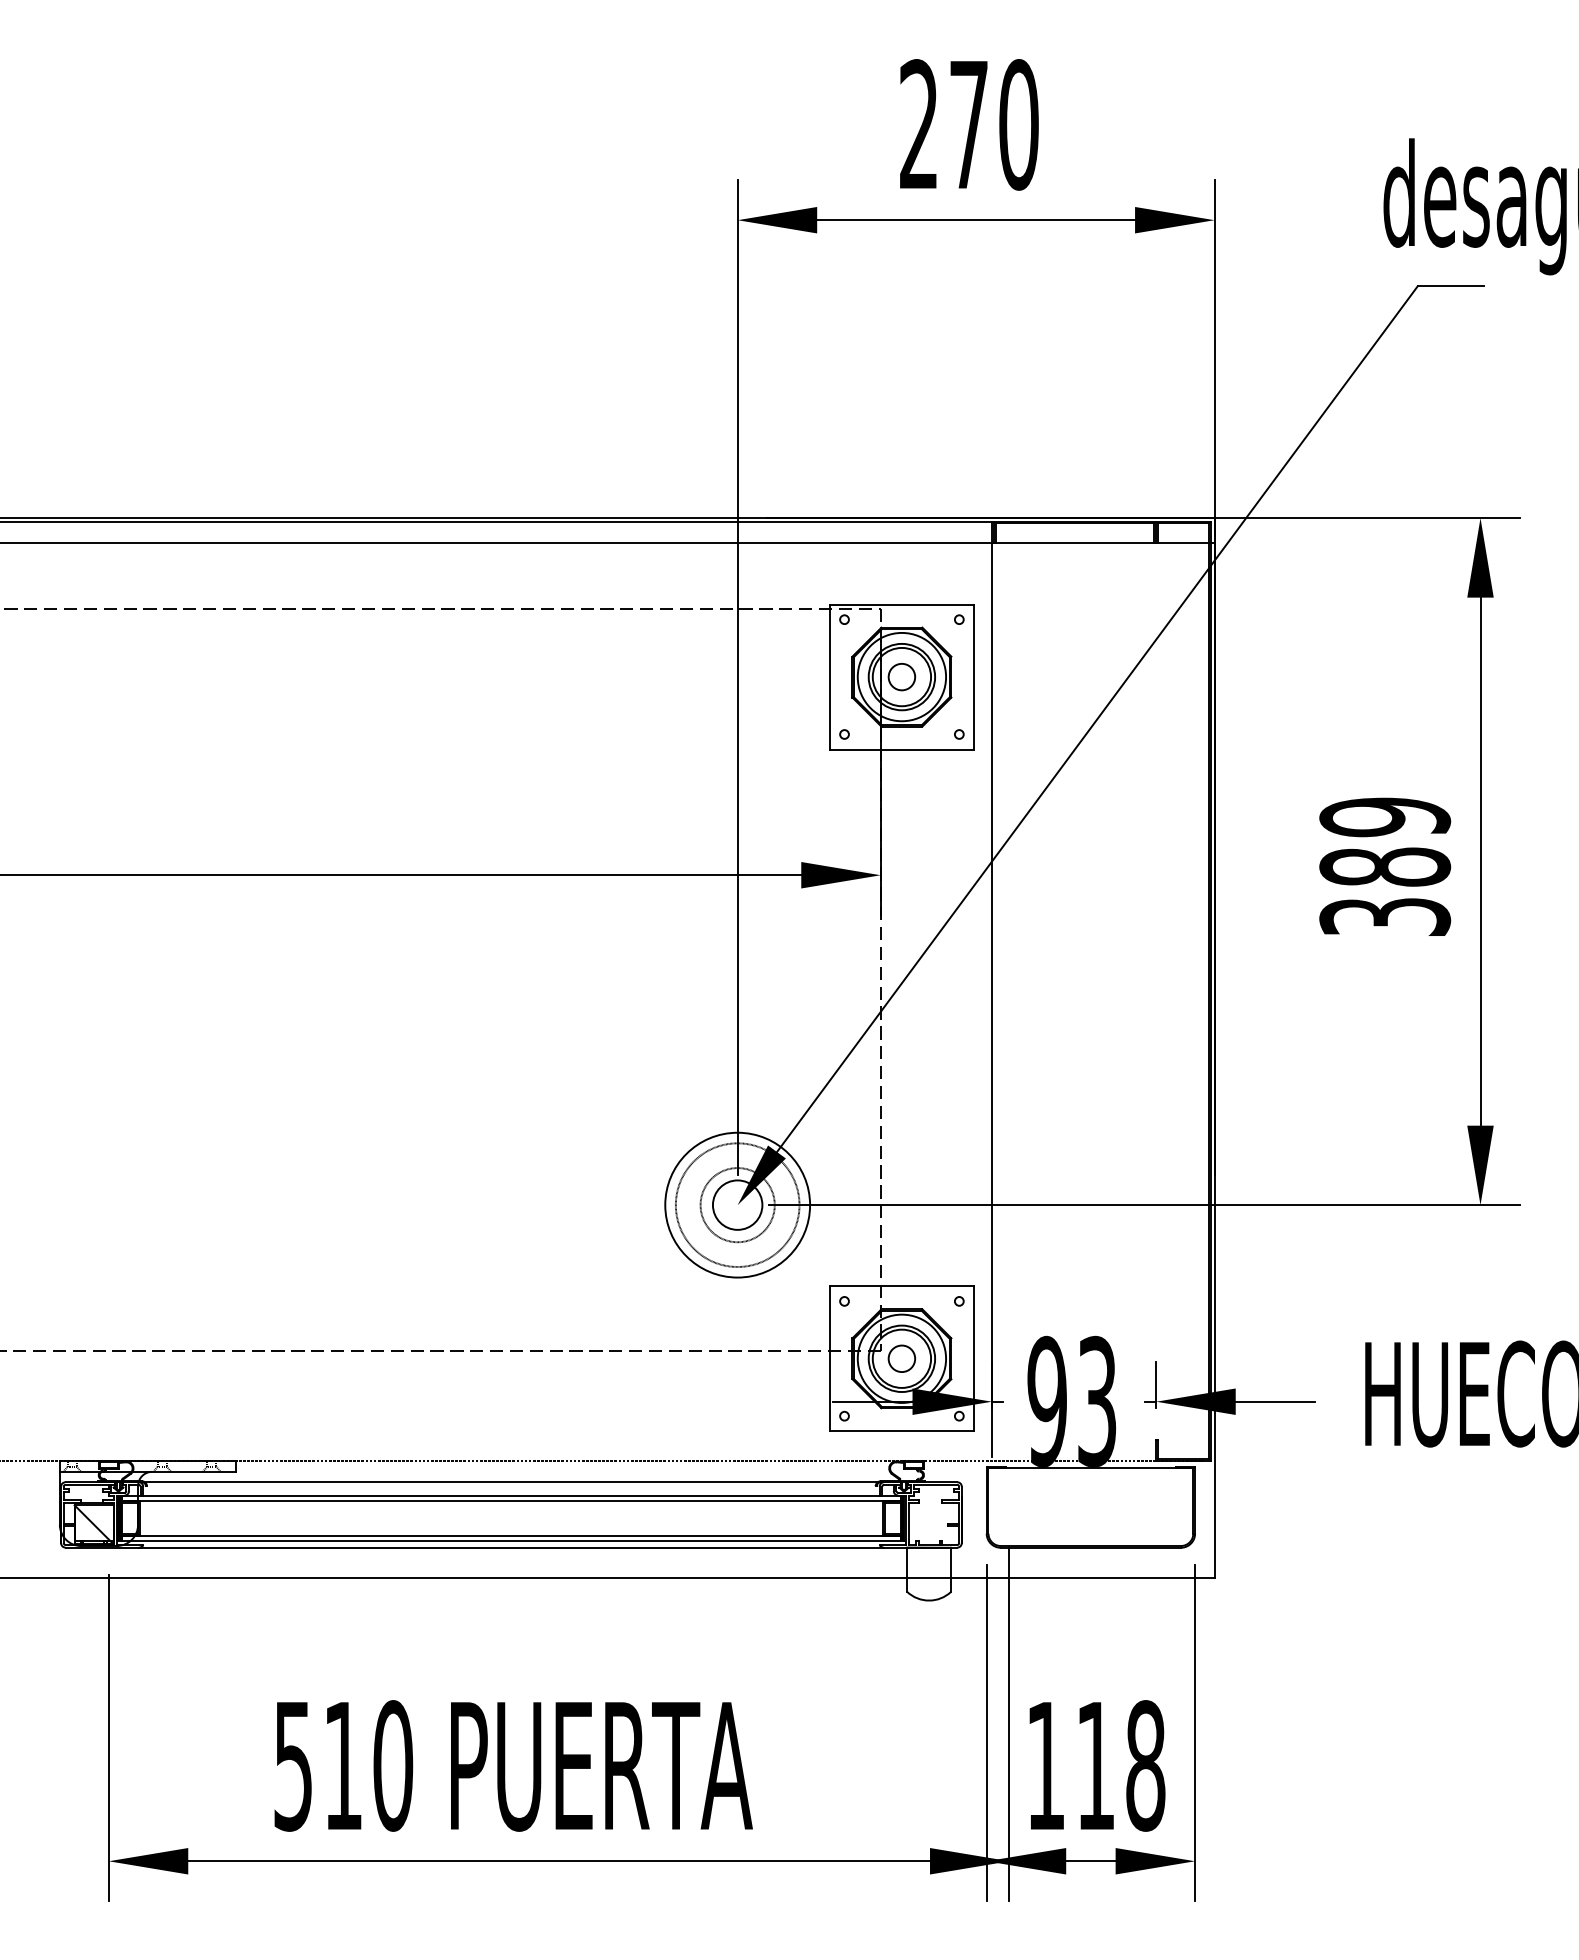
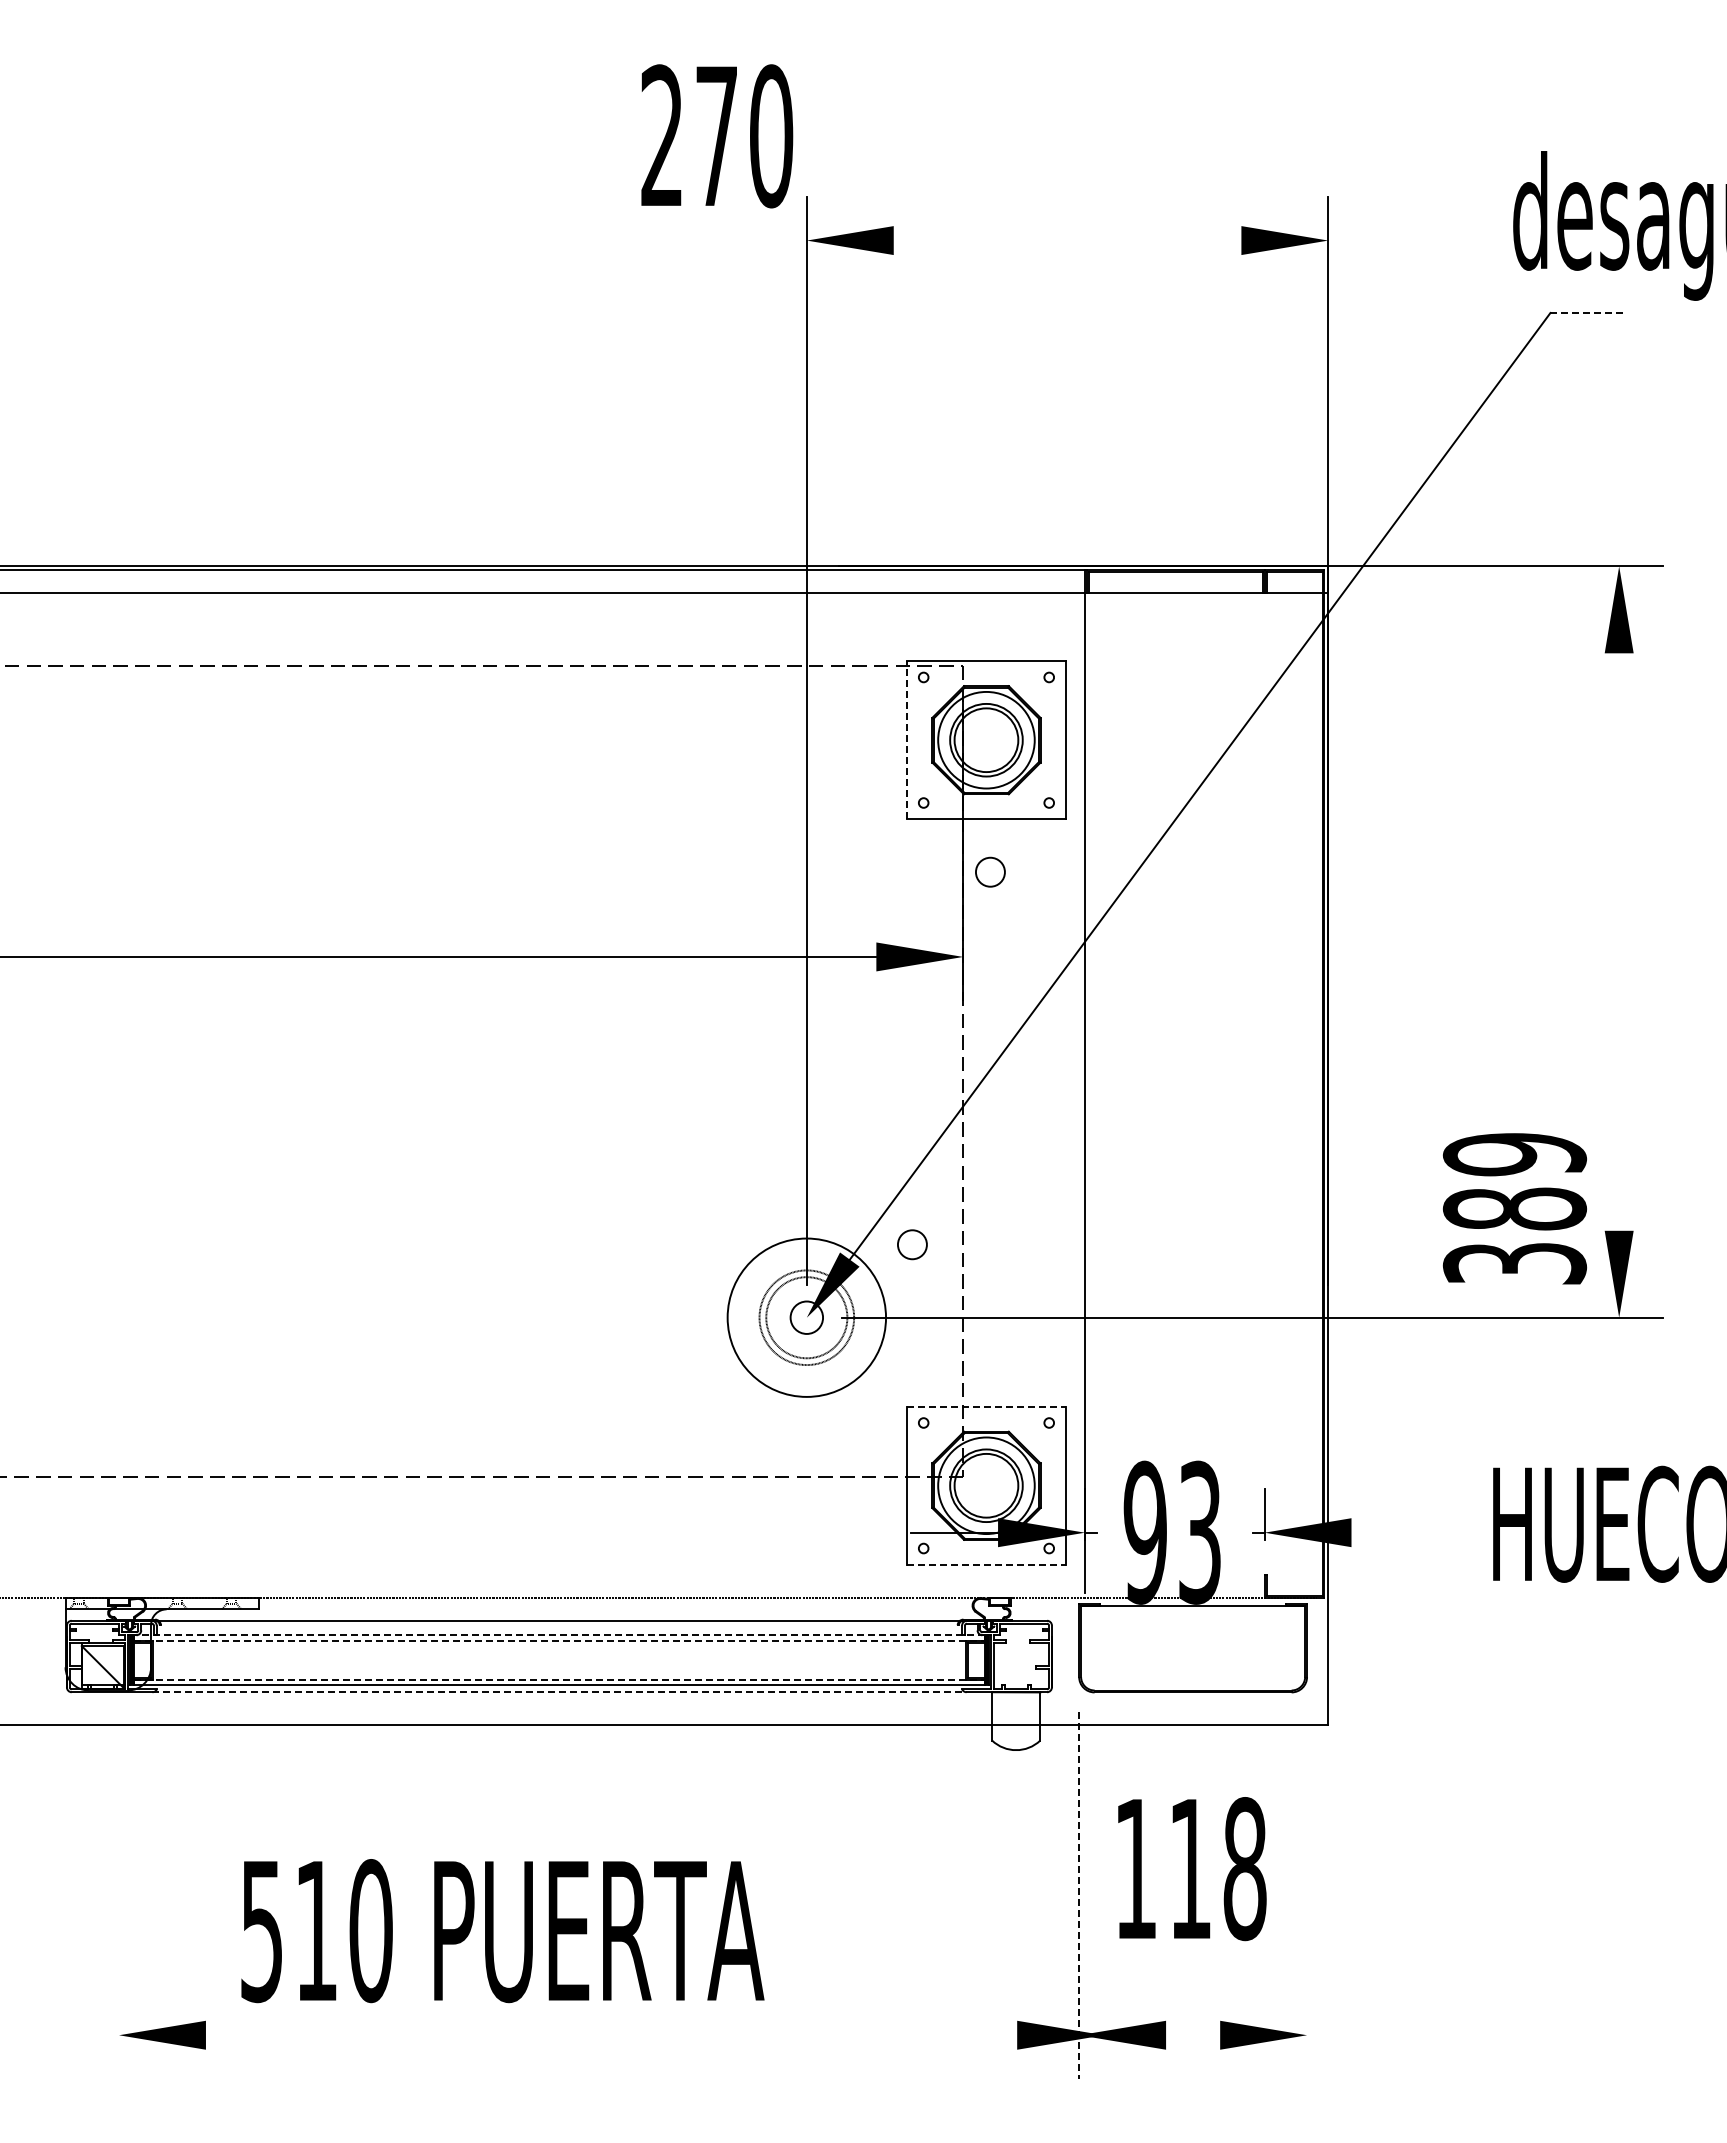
text: (969, 125) -> (717, 136), moved
line: (976, 220) -> (1067, 240), removed
line: (1451, 286) -> (1587, 313), solid -> dashed
line: (829, 676) -> (907, 739), solid -> dashed
circle: (901, 676) -> (990, 871), moved
line: (1480, 861) -> (1619, 941), removed
text: (1384, 866) -> (1514, 1208), moved
circle: (737, 1204) -> (806, 1317), size x0.6
circle: (737, 1204) -> (806, 1317), size x0.7
line: (901, 1286) -> (986, 1406), solid -> dashed
circle: (901, 1358) -> (912, 1244), moved
line: (1275, 1401) -> (1394, 1532), removed
line: (901, 1430) -> (986, 1564), solid -> dashed
line: (511, 1495) -> (559, 1635), solid -> dashed
line: (511, 1501) -> (559, 1641), solid -> dashed
line: (511, 1535) -> (559, 1679), solid -> dashed
line: (512, 1547) -> (560, 1692), solid -> dashed
line: (1009, 1723) -> (1104, 1884), removed
line: (1195, 1732) -> (1307, 1894), removed
line: (987, 1733) -> (1079, 1895), solid -> dashed
line: (109, 1738) -> (119, 1900), removed
text: (513, 1766) -> (502, 1931), moved
text: (1097, 1766) -> (1192, 1869), moved
line: (559, 1861) -> (611, 2035), removed
line: (1091, 1861) -> (1193, 2035), removed

